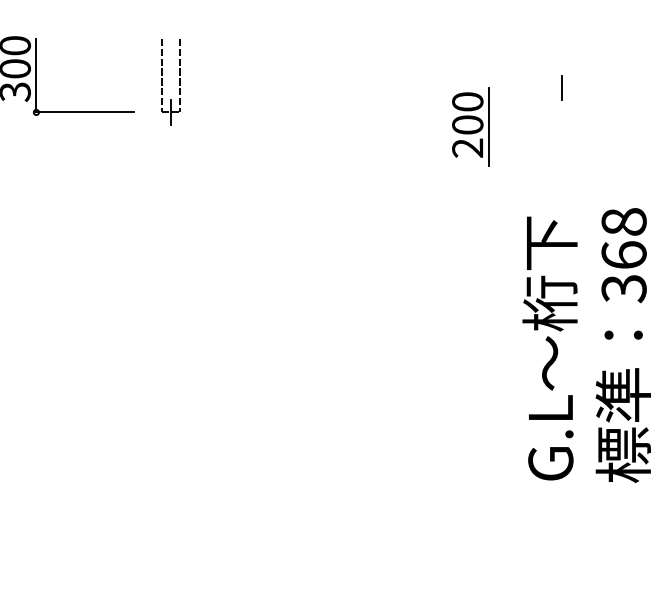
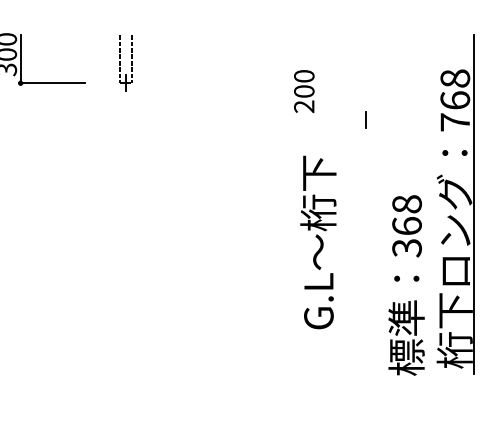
part: (170, 82) -> (125, 63), moved
line: (560, 86) -> (365, 119), moved
line: (489, 126) -> (318, 92), removed
text: (623, 345) -> (406, 285), moved
text: (550, 348) -> (318, 242), moved

